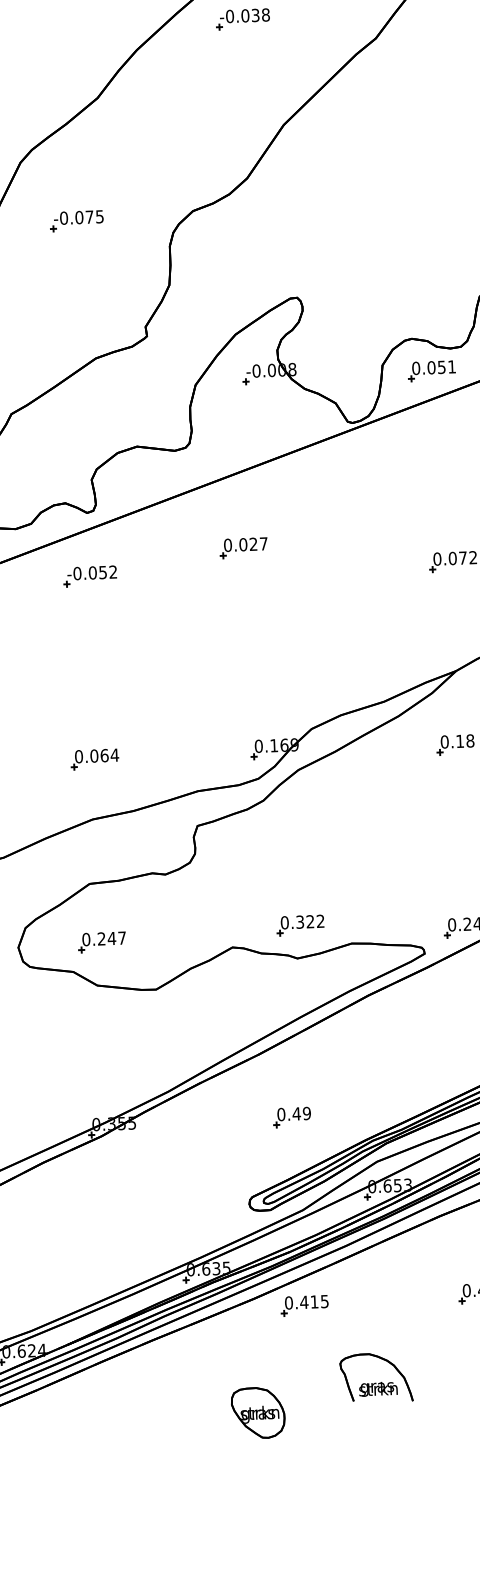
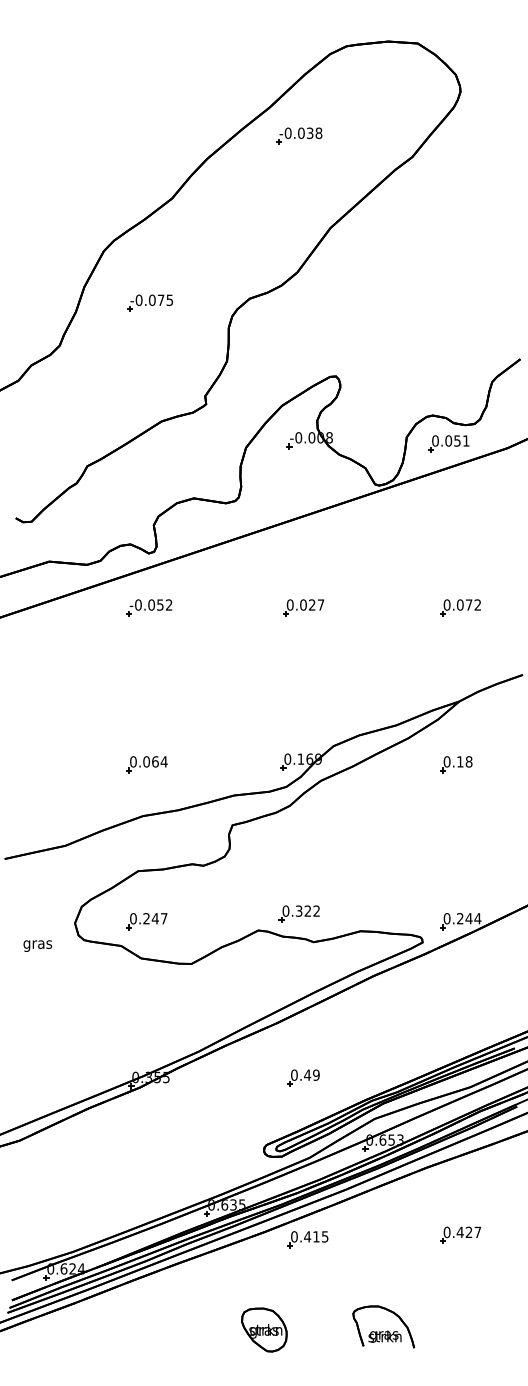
part: (243, 547) -> (303, 607), moved
part: (299, 924) -> (298, 913), moved
part: (376, 1377) -> (383, 1326), moved

